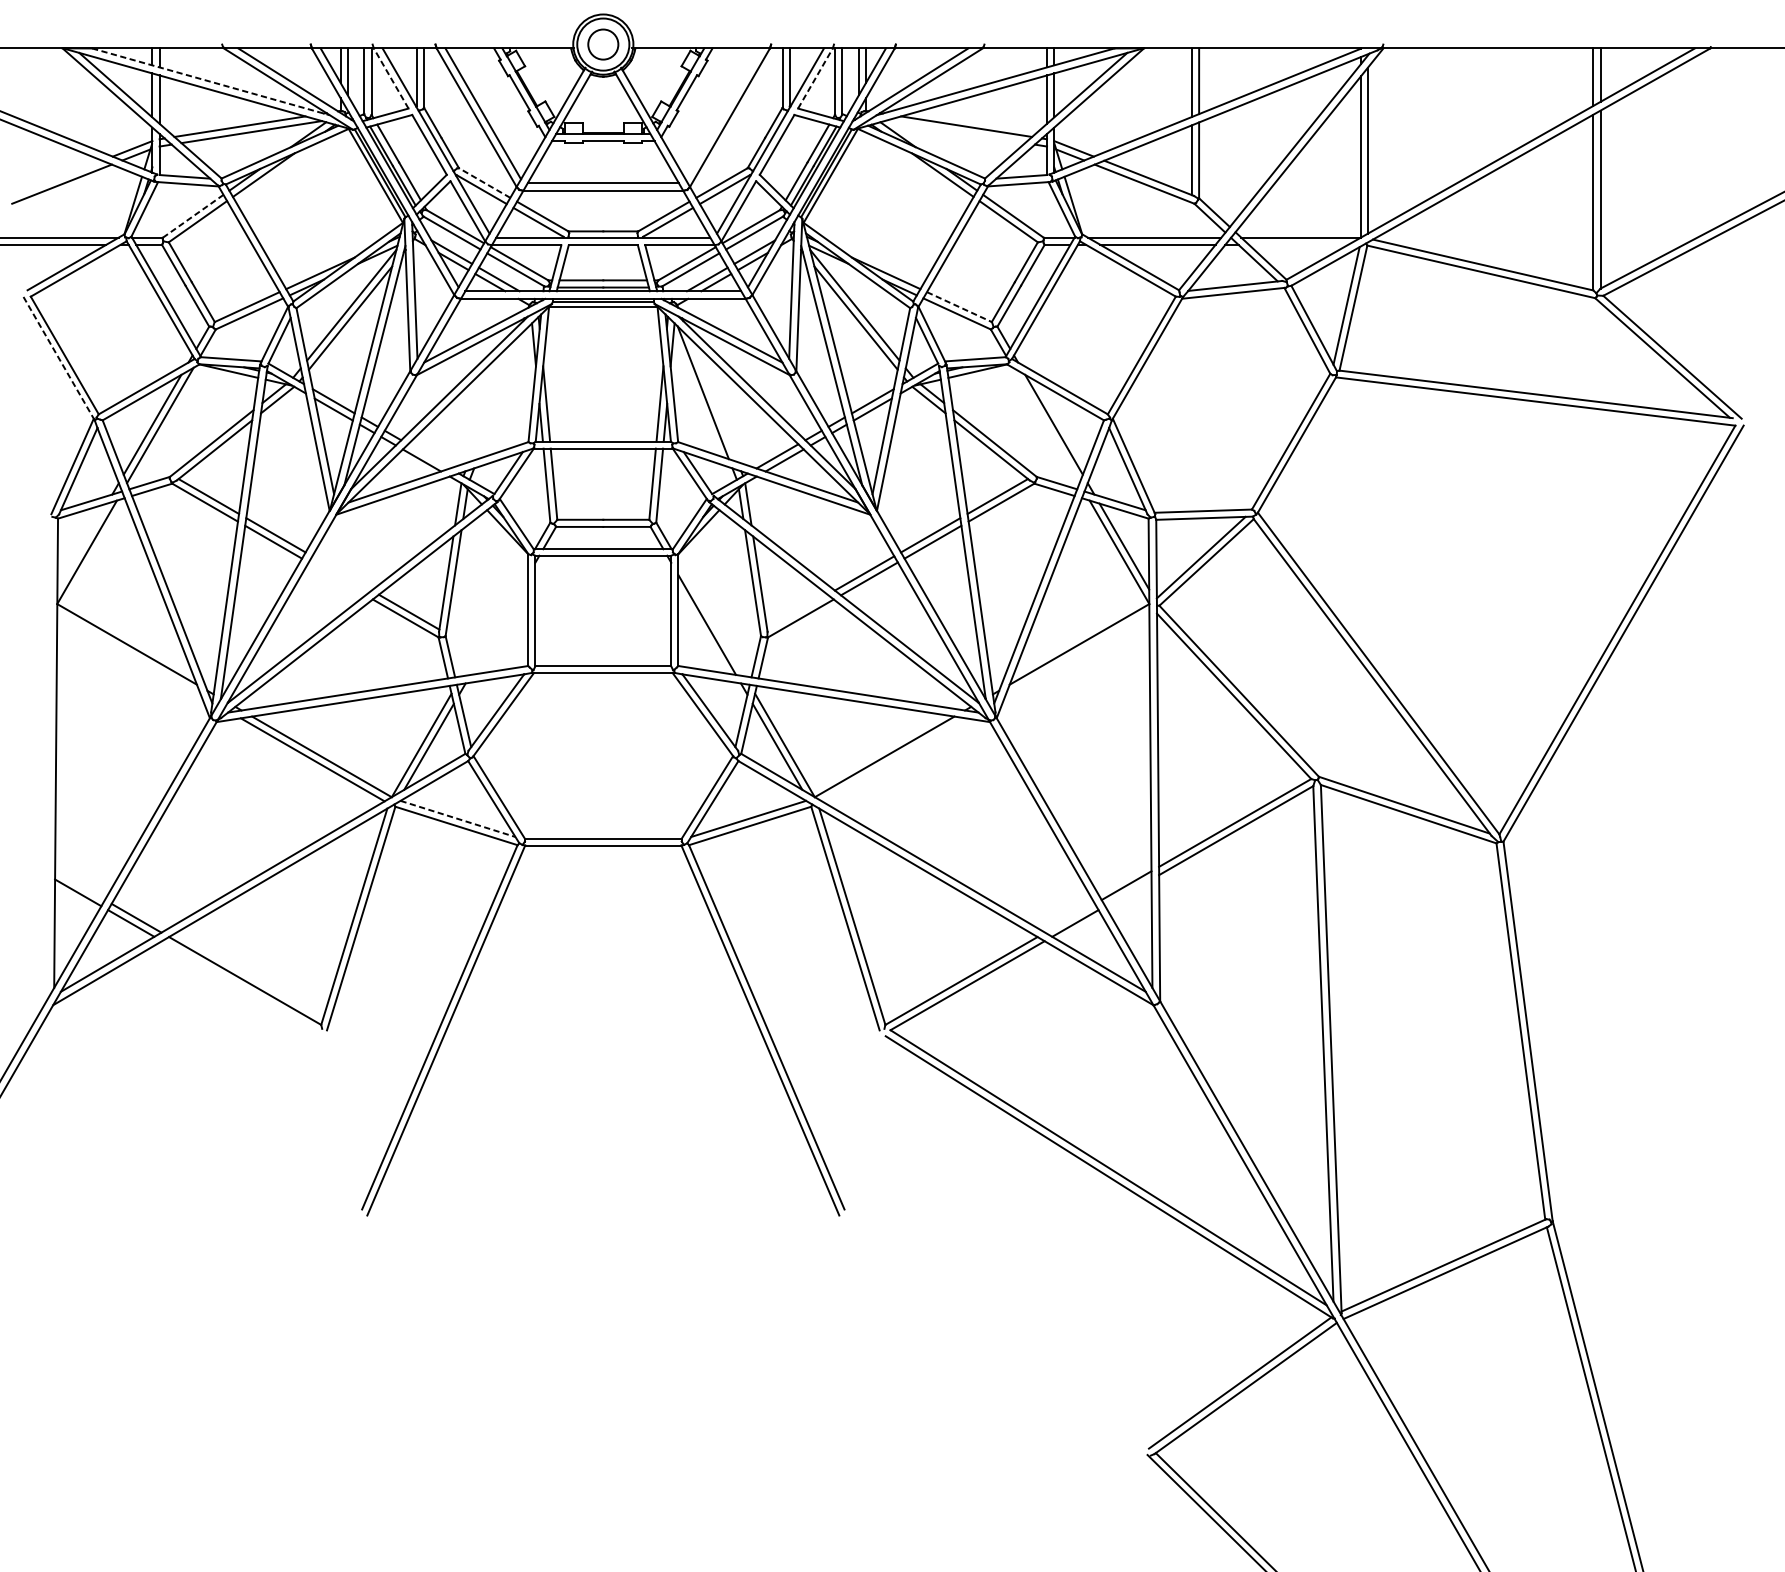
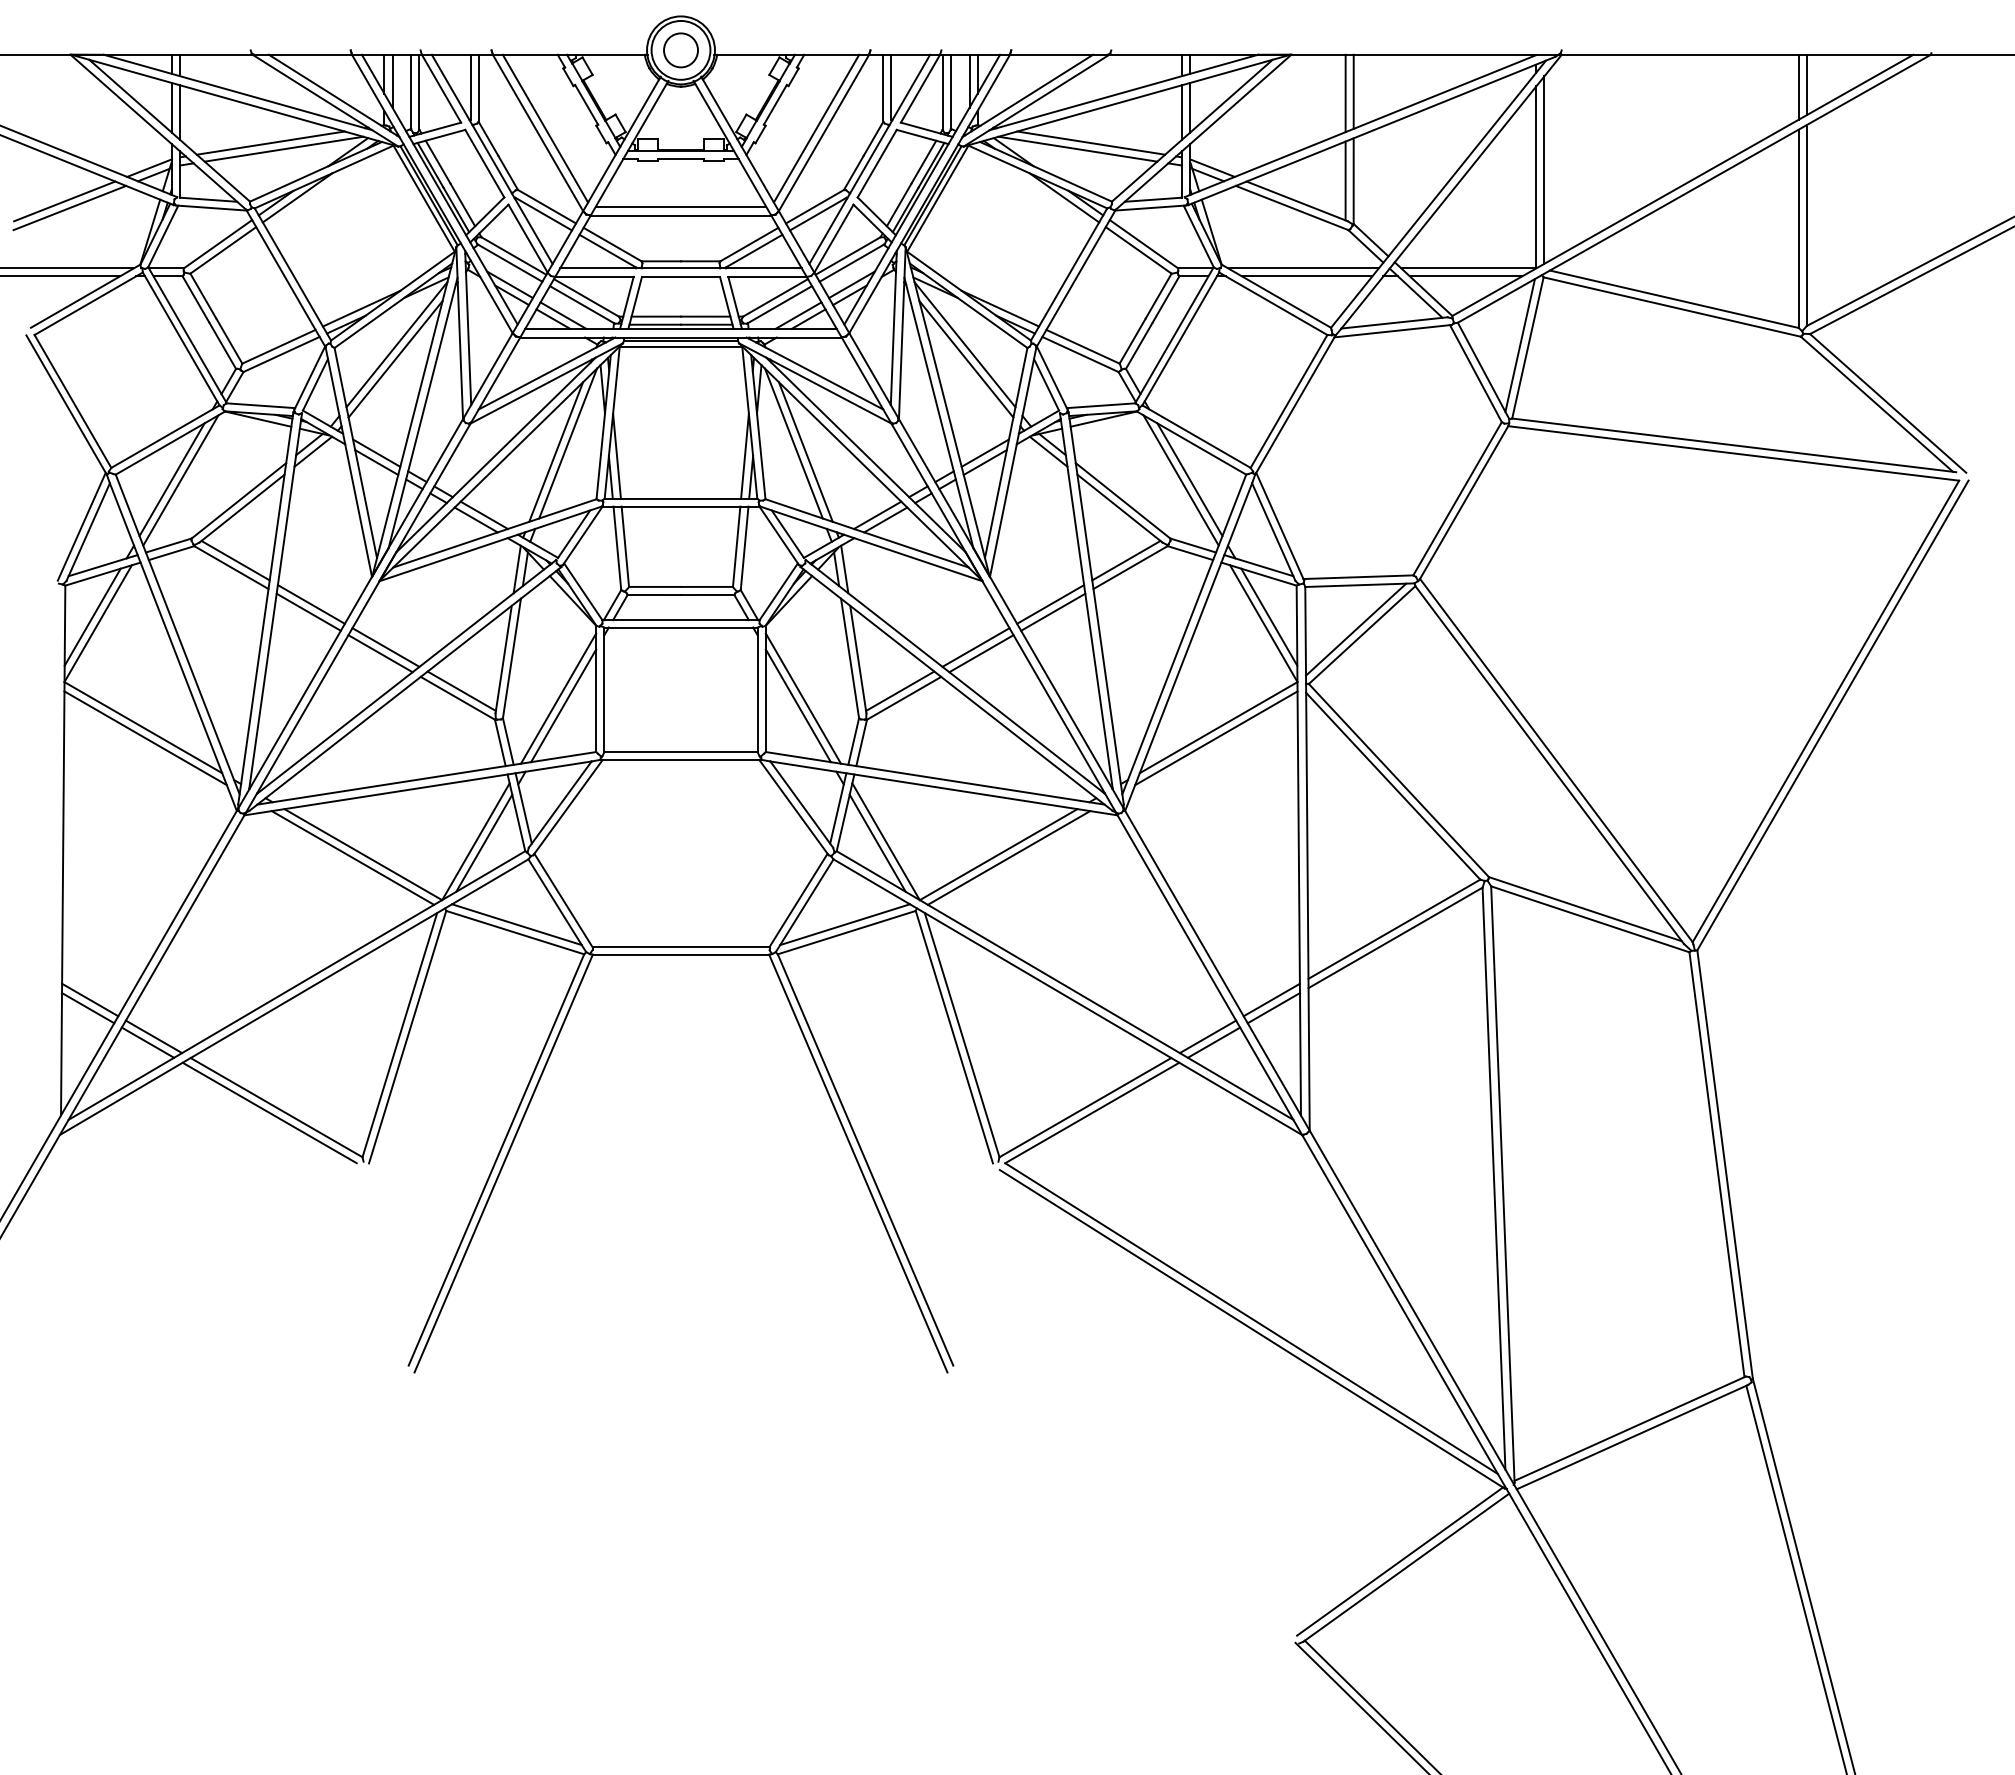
line: (391, 78) -> (441, 88), dashed -> solid
line: (815, 78) -> (920, 88), dashed -> solid
line: (211, 81) -> (238, 92), dashed -> solid
line: (723, 113) -> (816, 128), added
line: (954, 131) -> (1077, 148), added
line: (57, 178) -> (64, 201), added
line: (484, 182) -> (546, 206), dashed -> solid
line: (192, 216) -> (217, 244), dashed -> solid
line: (1299, 244) -> (1466, 276), added
line: (959, 307) -> (1083, 347), dashed -> solid
line: (59, 358) -> (66, 404), dashed -> solid
line: (503, 392) -> (568, 443), added
line: (493, 399) -> (556, 451), added
line: (713, 399) -> (805, 451), added
line: (1045, 425) -> (1180, 480), added
line: (428, 455) -> (483, 514), added
line: (82, 545) -> (92, 616), added
line: (341, 573) -> (385, 647), added
line: (337, 578) -> (380, 653), added
line: (797, 611) -> (900, 690), added
line: (494, 618) -> (558, 698), added
line: (711, 618) -> (803, 698), added
line: (499, 624) -> (563, 705), added
line: (129, 654) -> (145, 738), added
line: (1077, 654) -> (1216, 738), added
line: (893, 759) -> (1008, 857), added
line: (458, 818) -> (517, 924), dashed -> solid
line: (80, 885) -> (90, 999), added
line: (1128, 893) -> (1273, 1008), added
line: (1069, 917) -> (1207, 1036), added
line: (238, 985) -> (269, 1112), added

